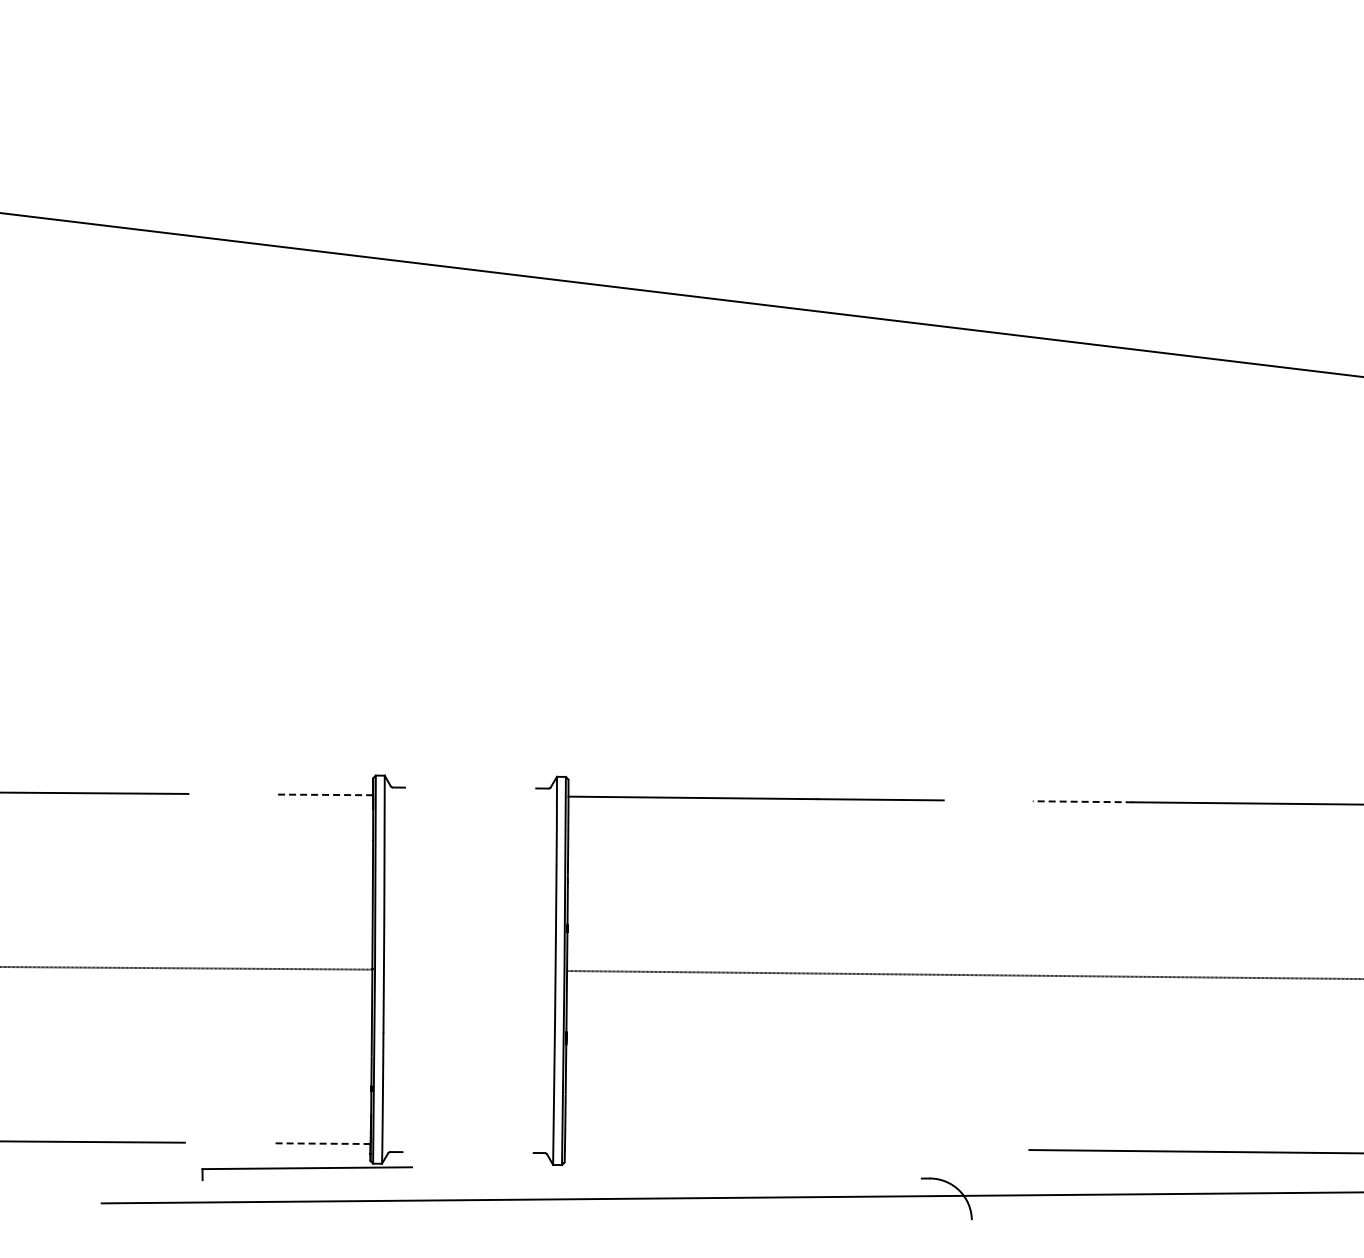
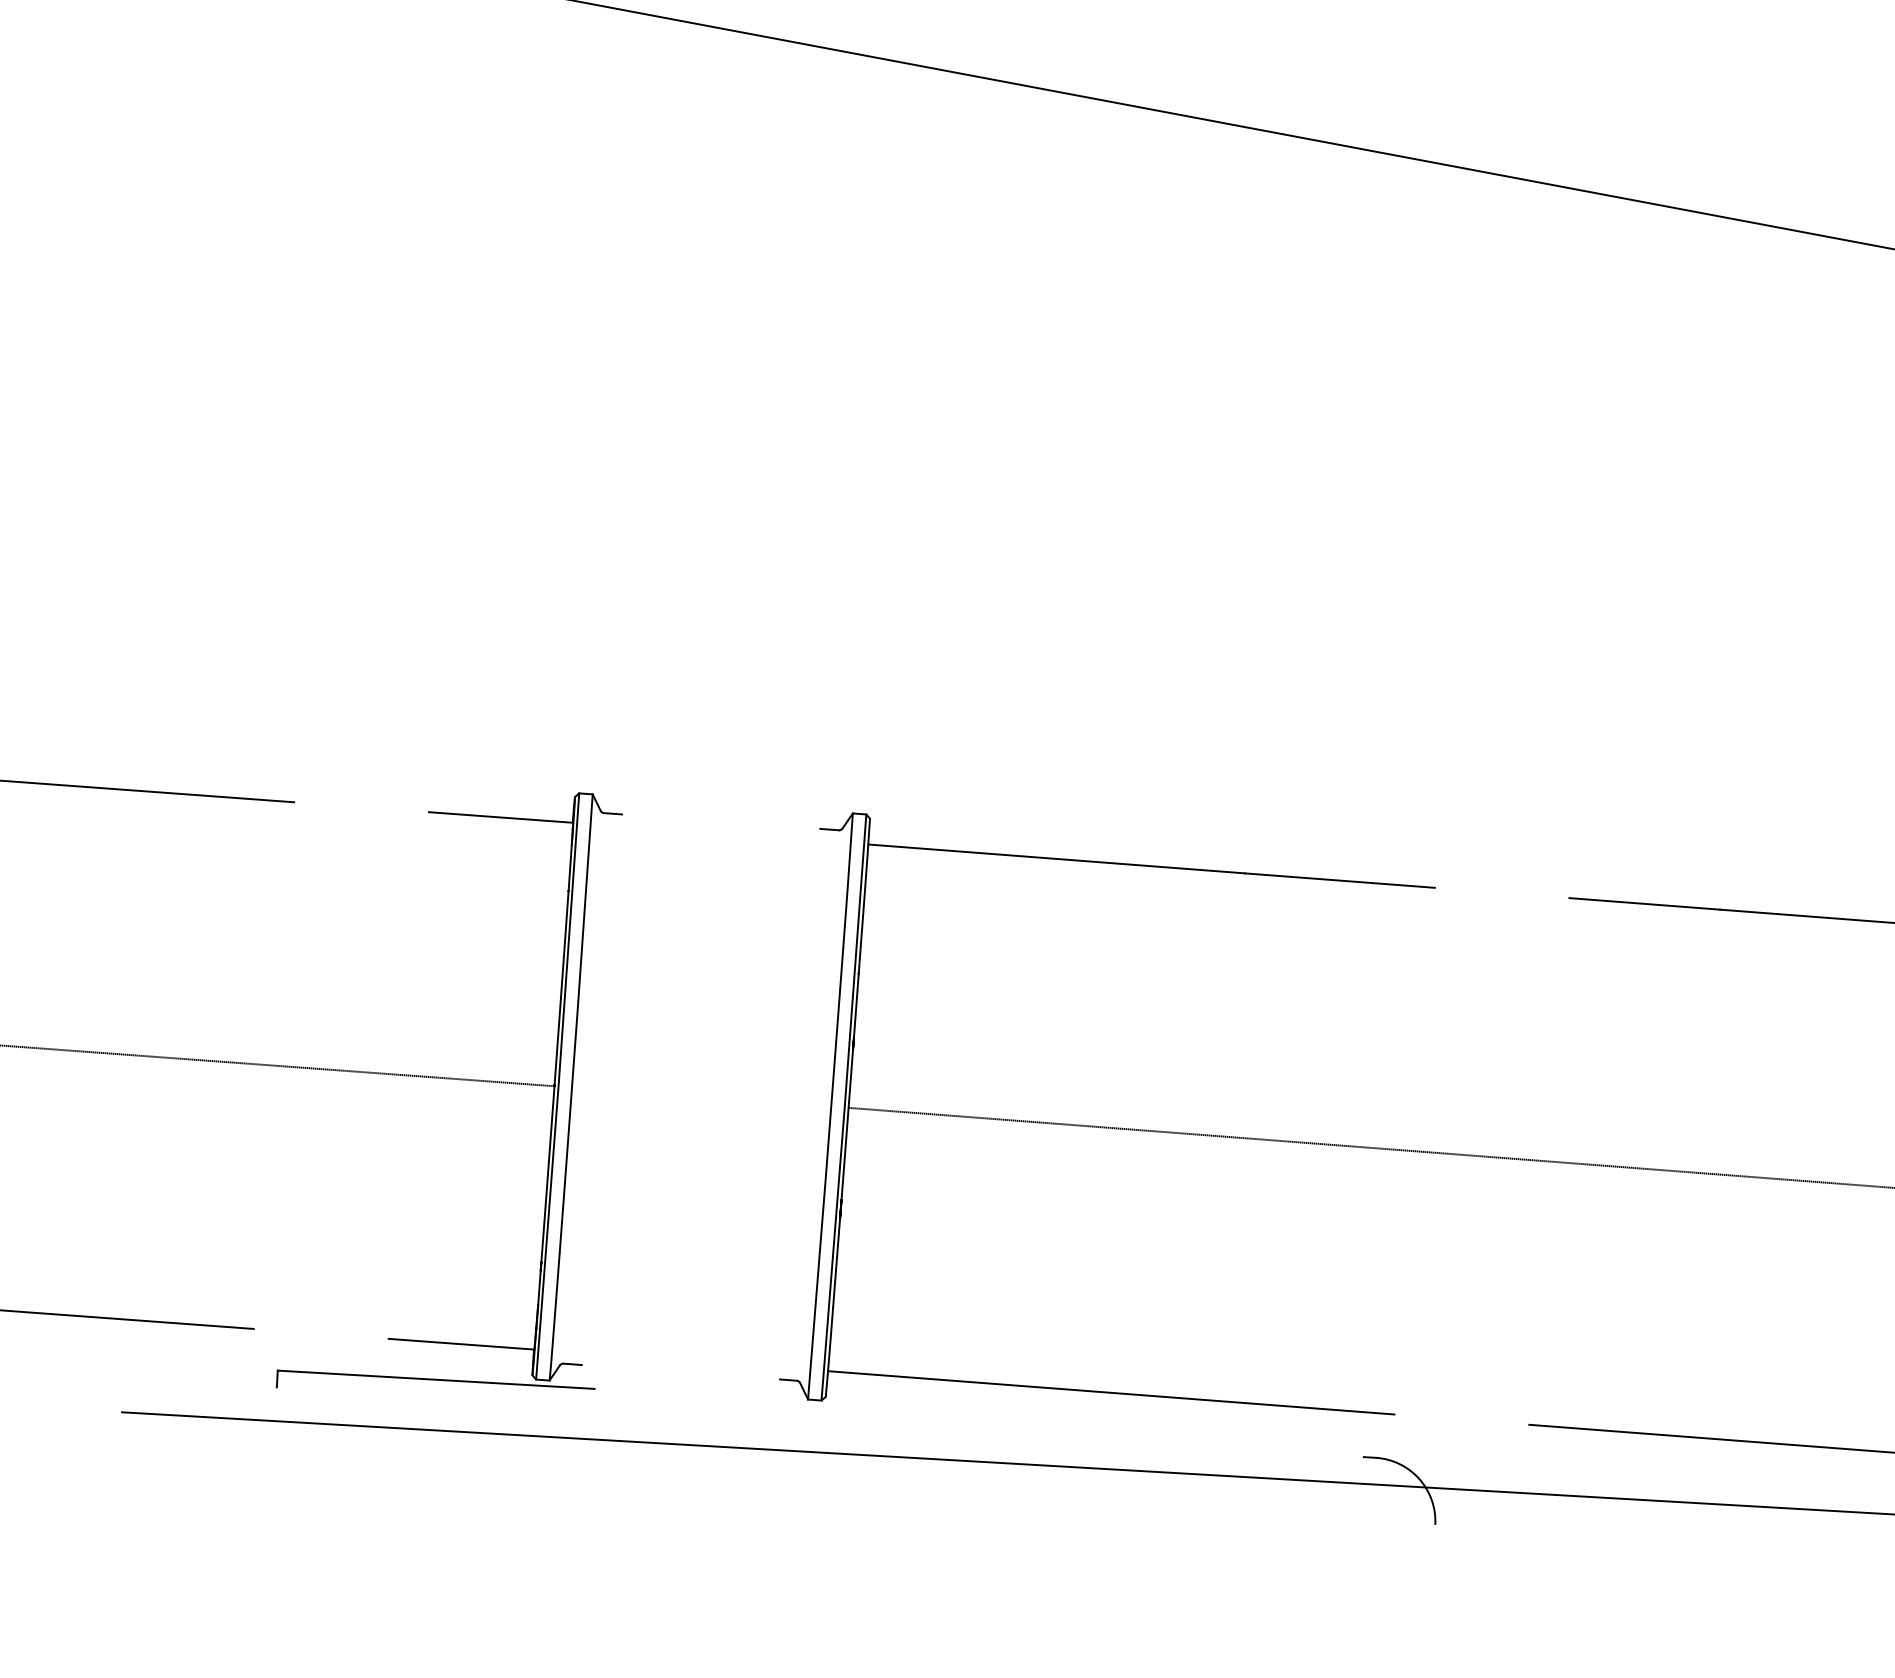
line: (325, 794) -> (501, 816), dashed -> solid
line: (1082, 801) -> (1644, 903), dashed -> solid
line: (321, 1143) -> (460, 1343), dashed -> solid
line: (752, 1147) -> (1111, 1393), added

